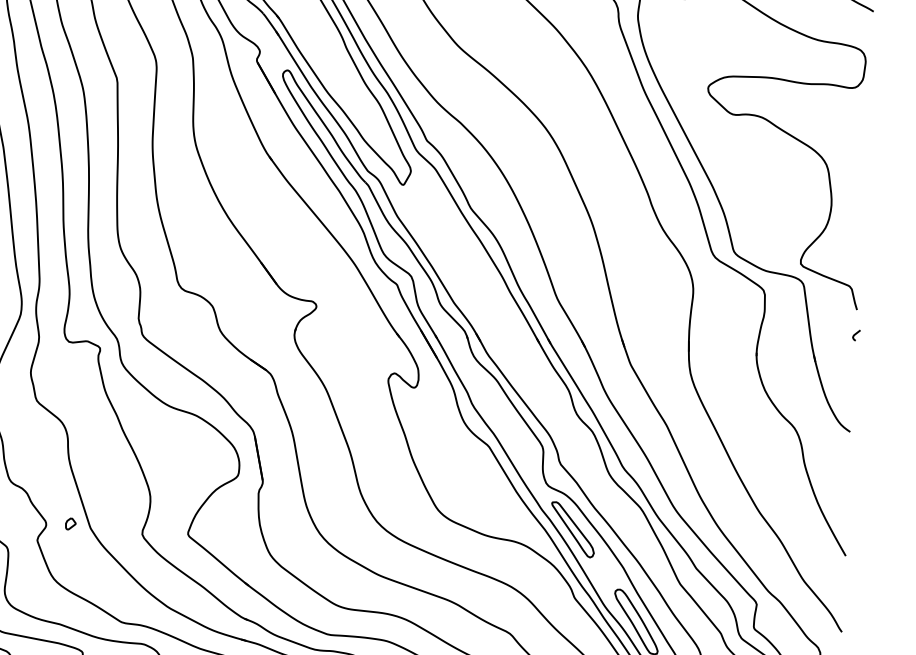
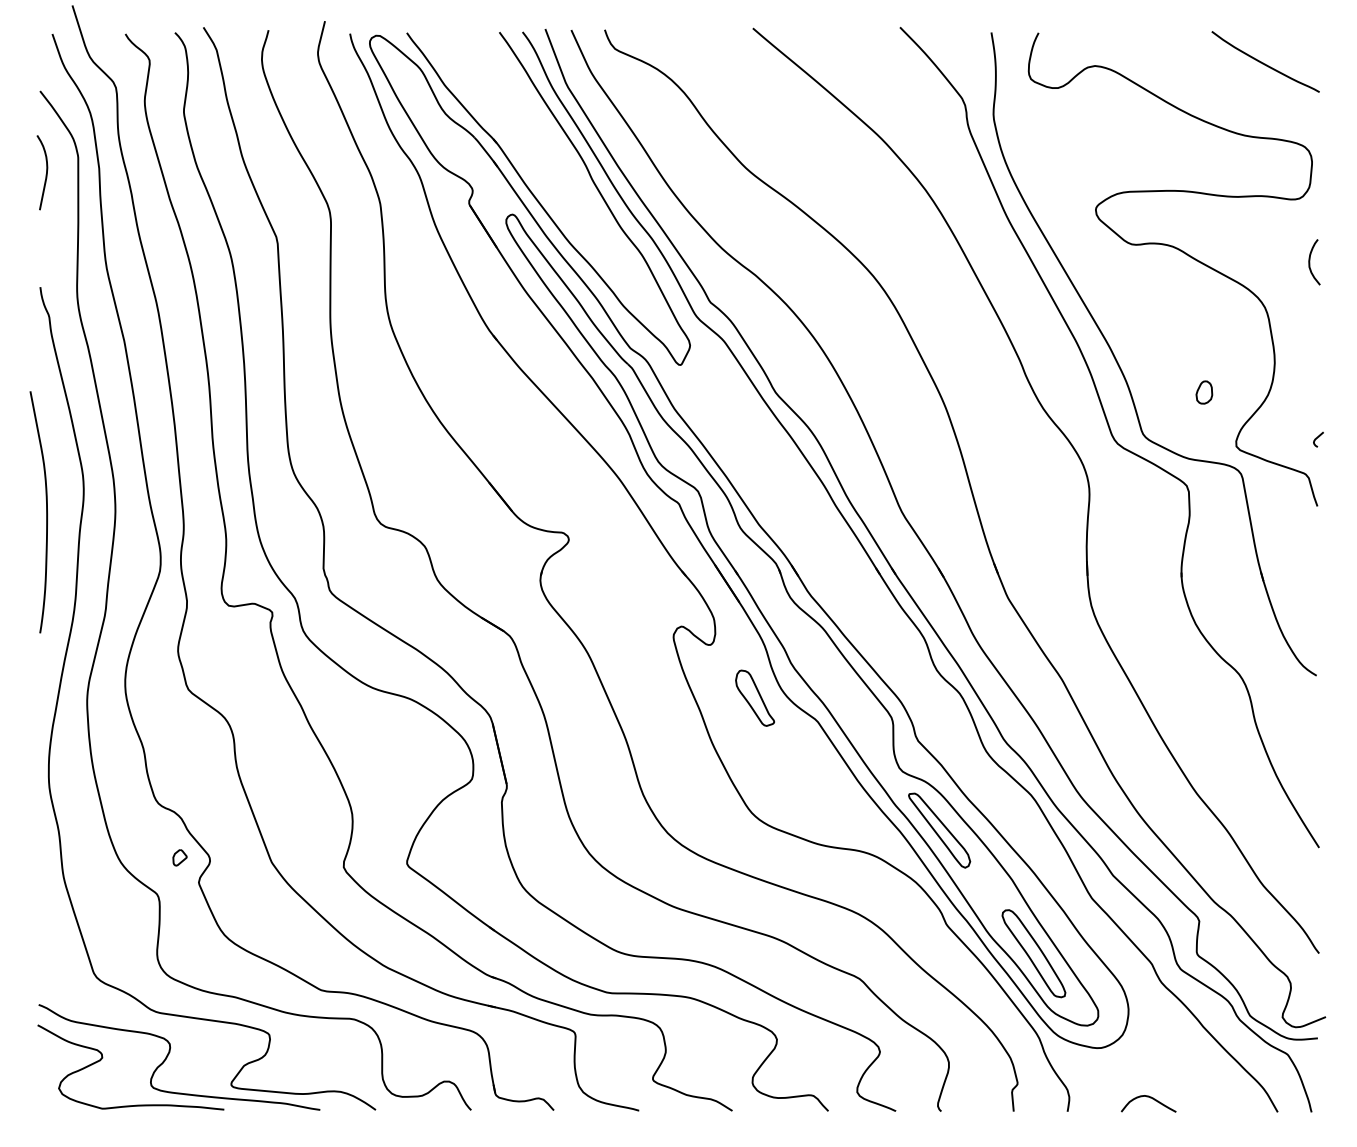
curve: (860, 134) -> (1310, 262), added
part: (779, 223) -> (1204, 392), added
curve: (855, 334) -> (1317, 438), moved
part: (444, 427) -> (754, 697), added
part: (70, 523) -> (179, 857), moved

